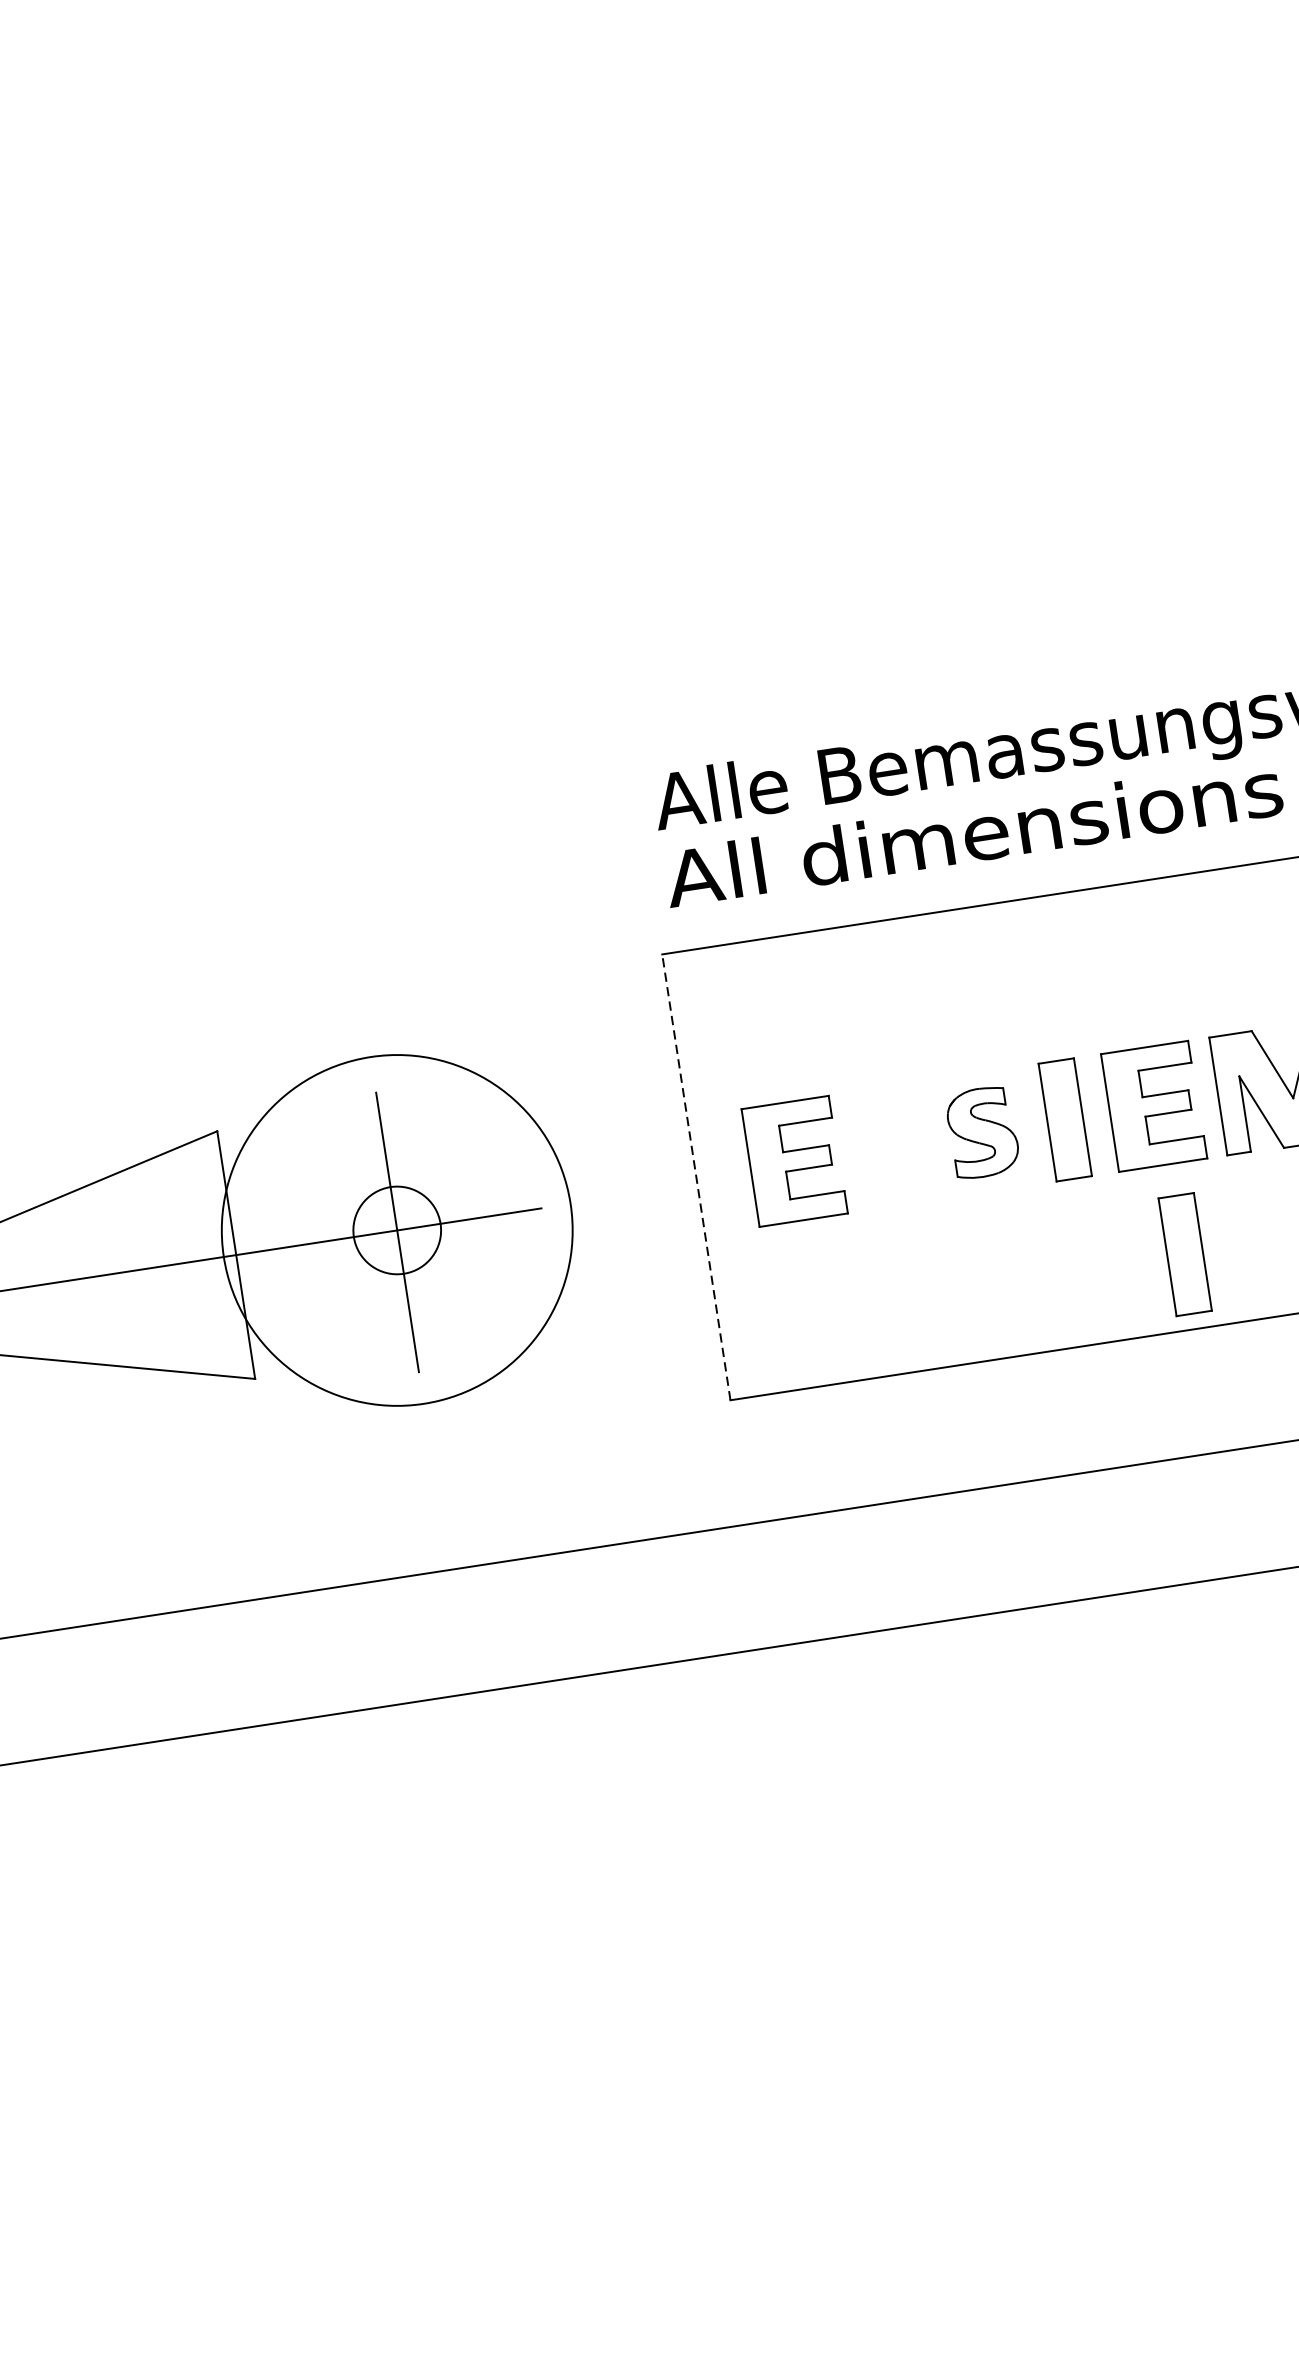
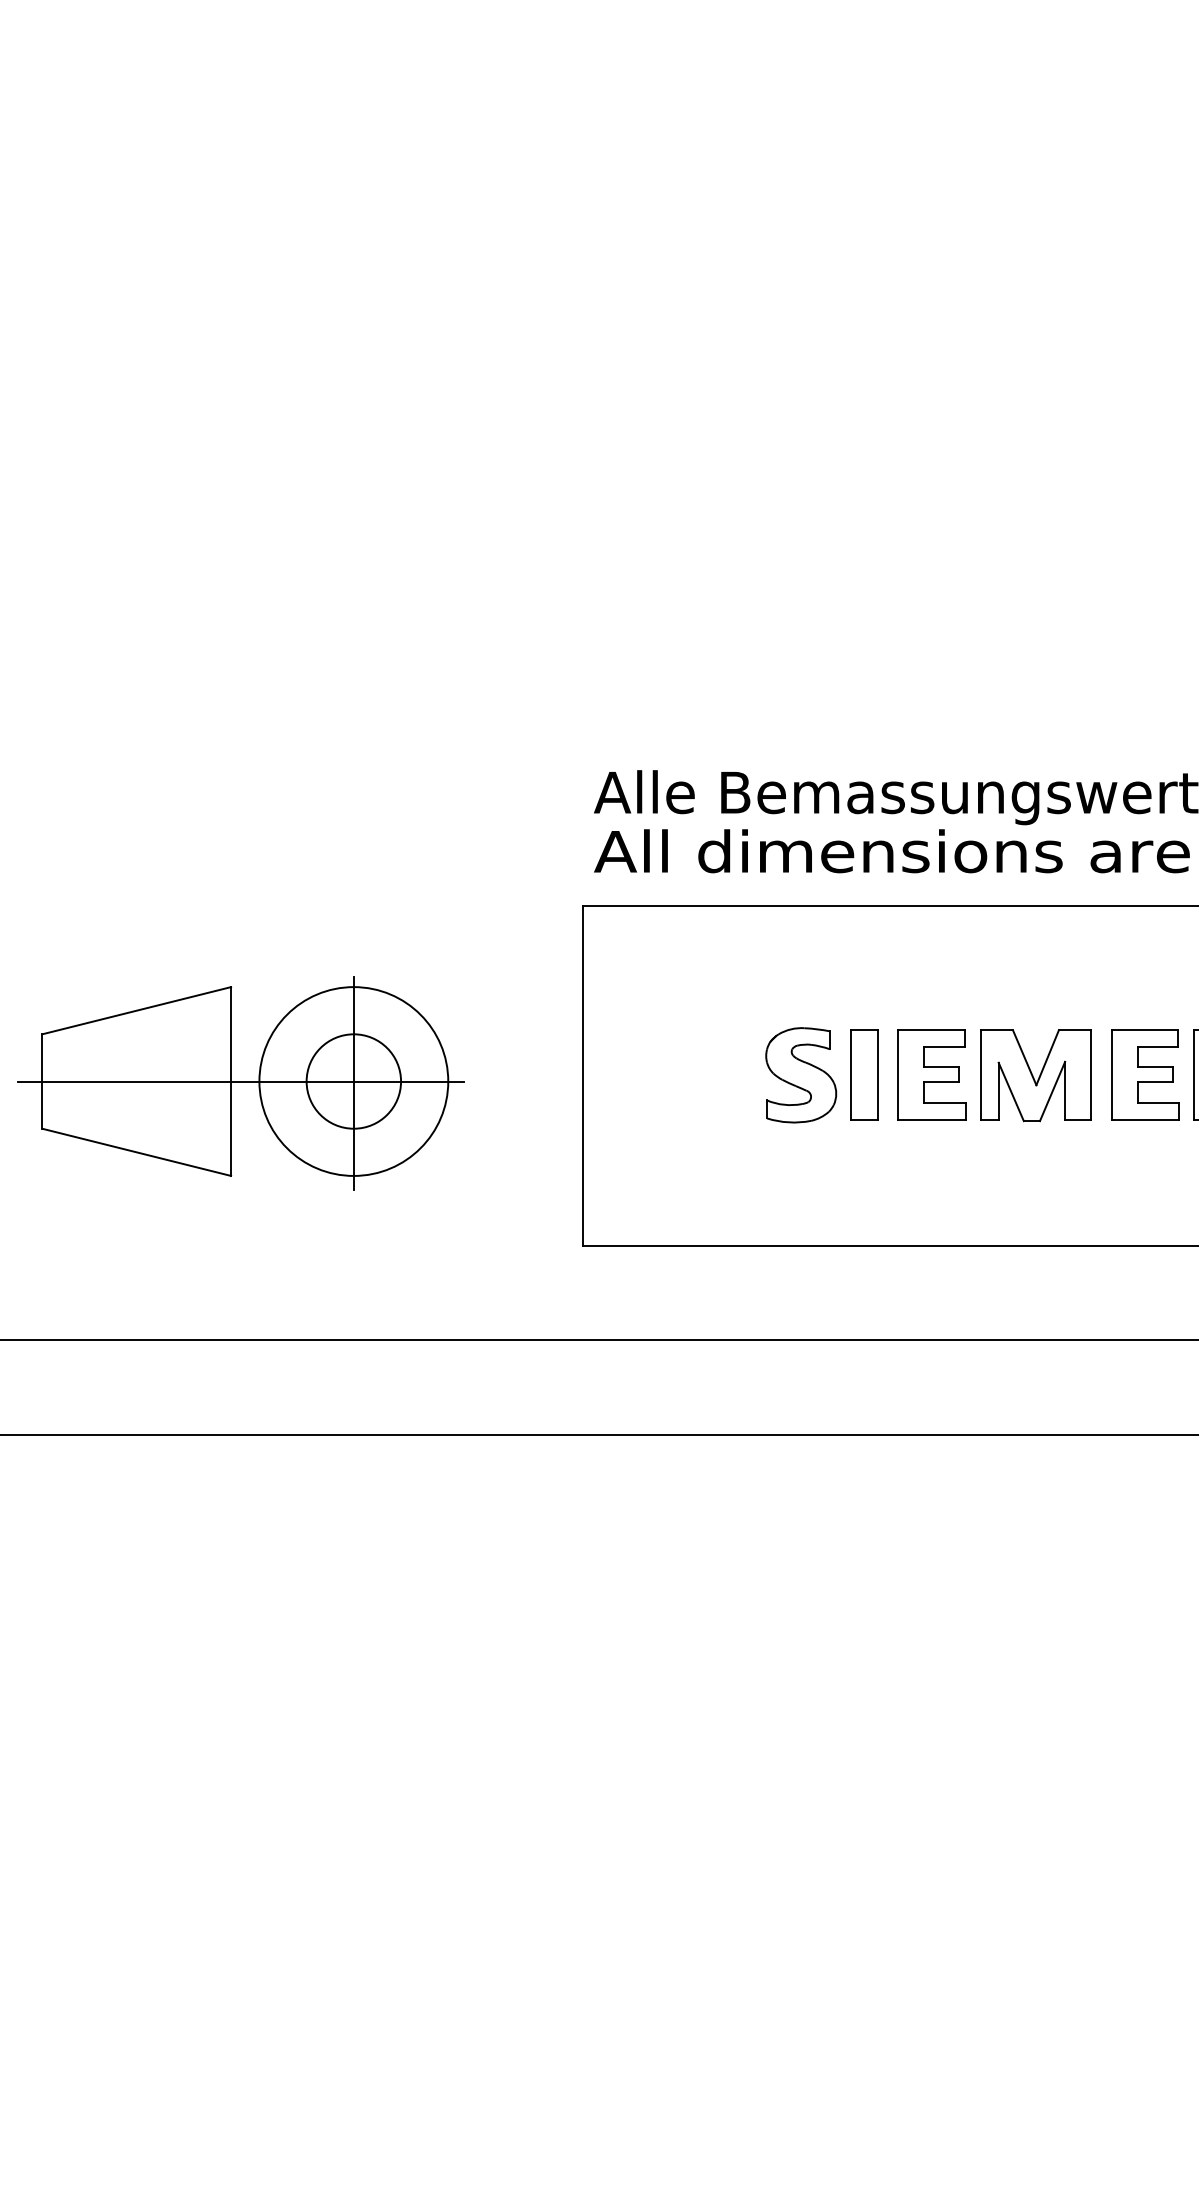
part: (983, 1132) -> (801, 1075), size x1.43
part: (794, 1160) -> (657, 1074), removed
line: (696, 1177) -> (582, 1076), dashed -> solid
circle: (396, 1230) -> (353, 1081), size x0.71
circle: (396, 1230) -> (353, 1081), size x1.43
part: (1185, 1253) -> (938, 1188), removed

